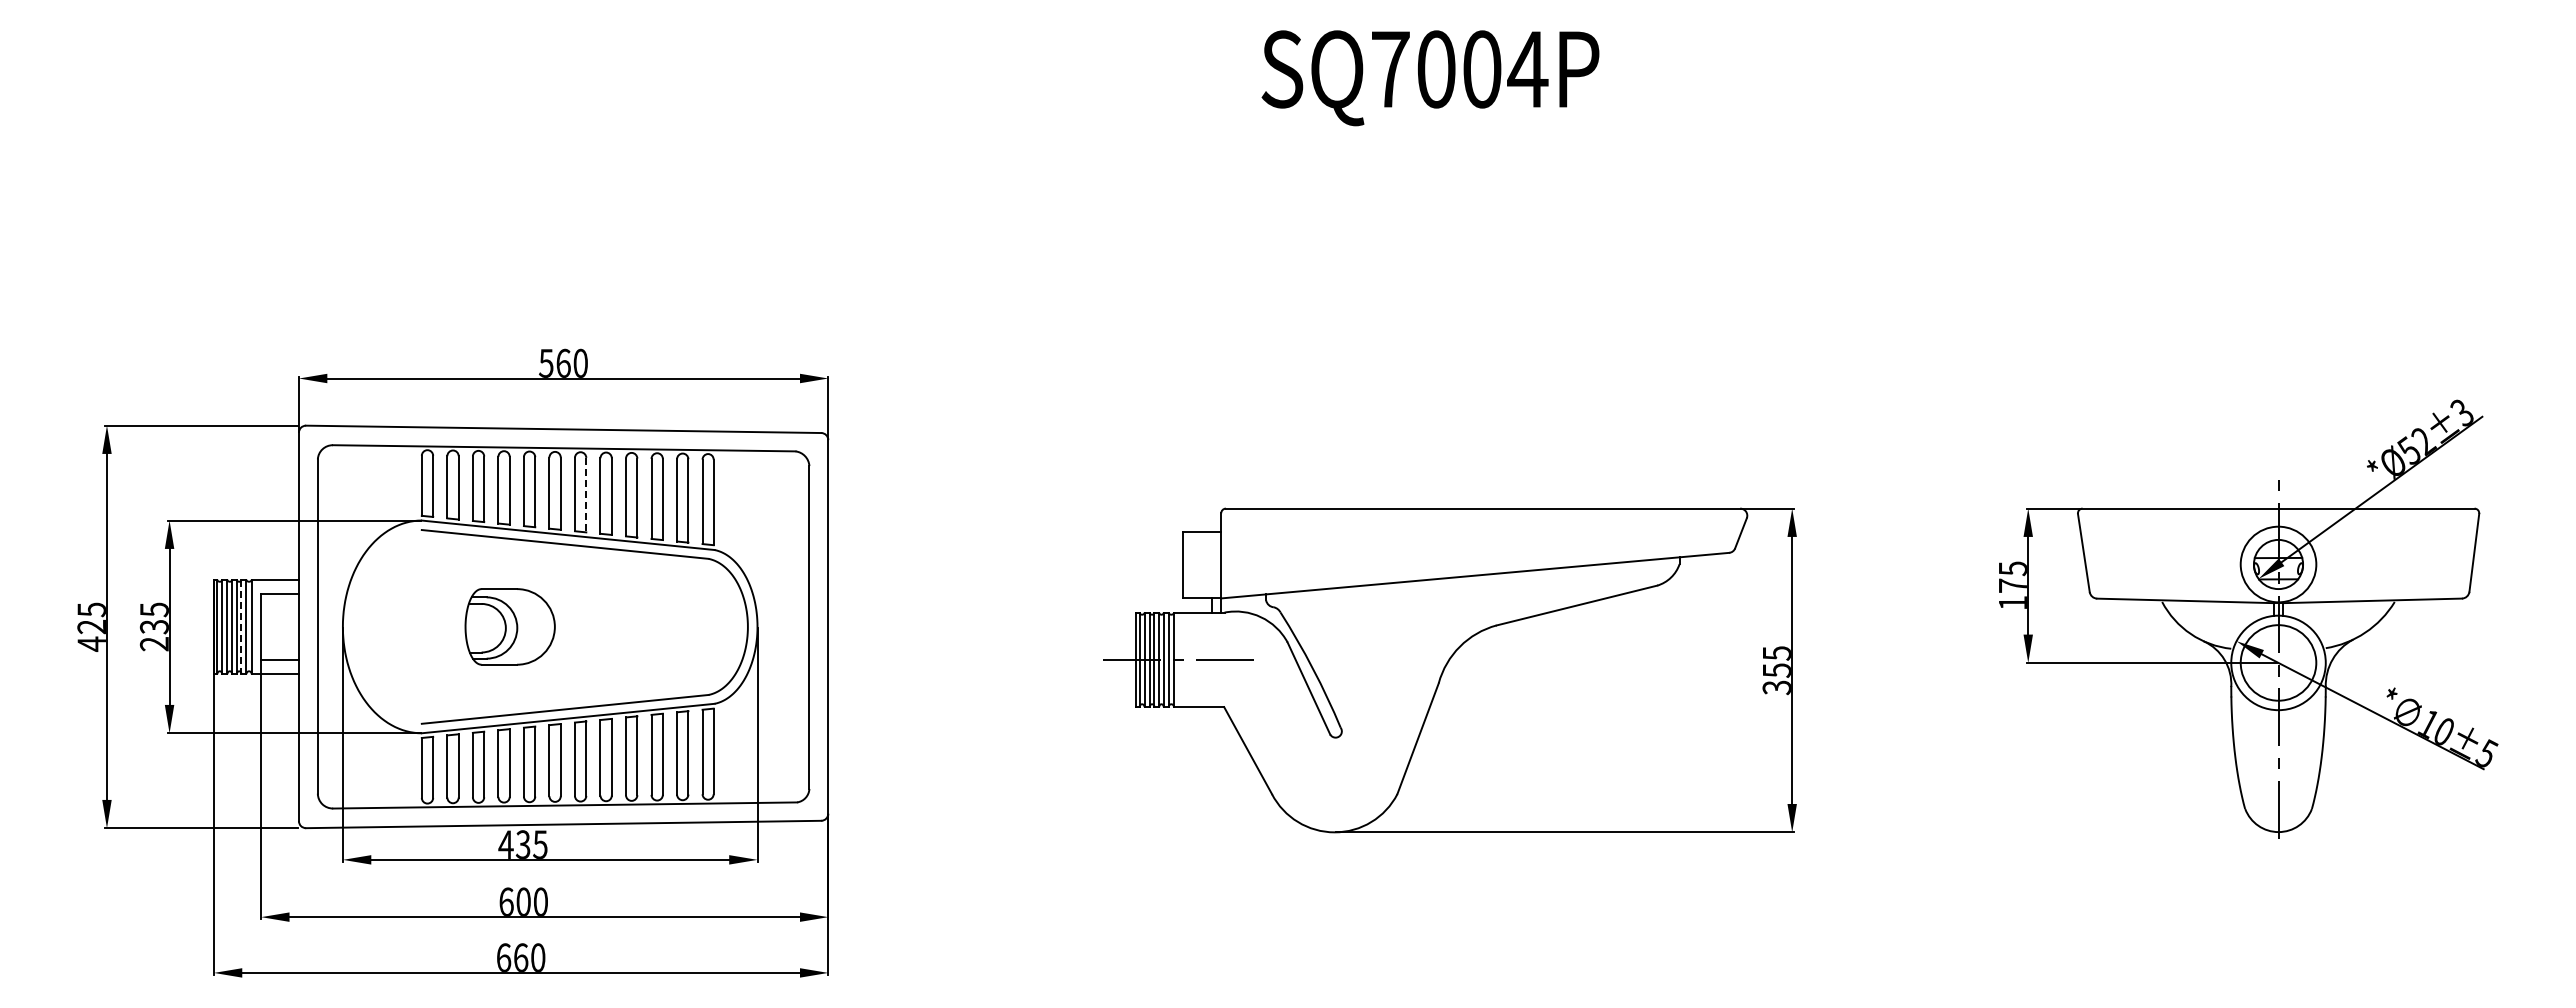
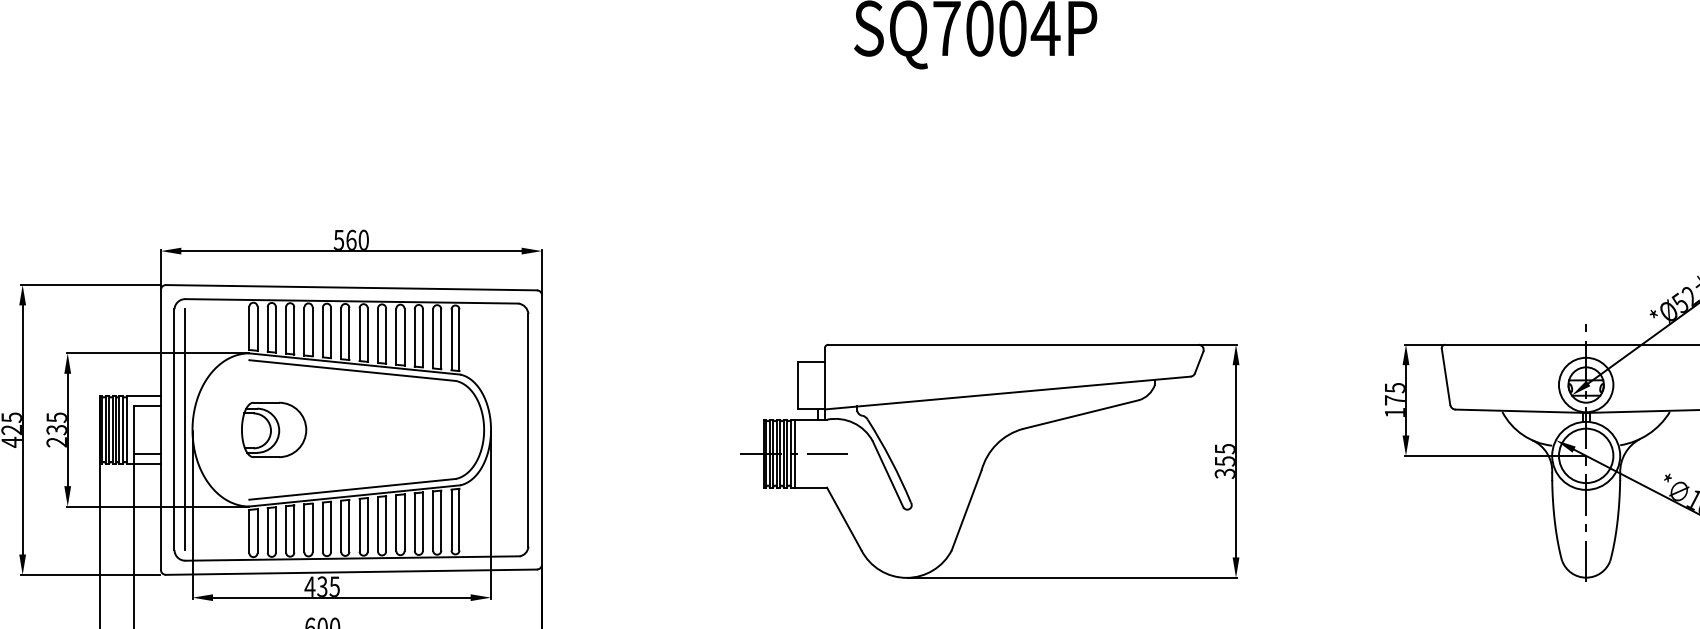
line: (586, 495) -> (367, 335), dashed -> solid
line: (332, 626) -> (185, 429), added
part: (509, 626) -> (273, 429), moved
line: (241, 627) -> (119, 430), dashed -> solid
line: (1179, 659) -> (794, 453), added

